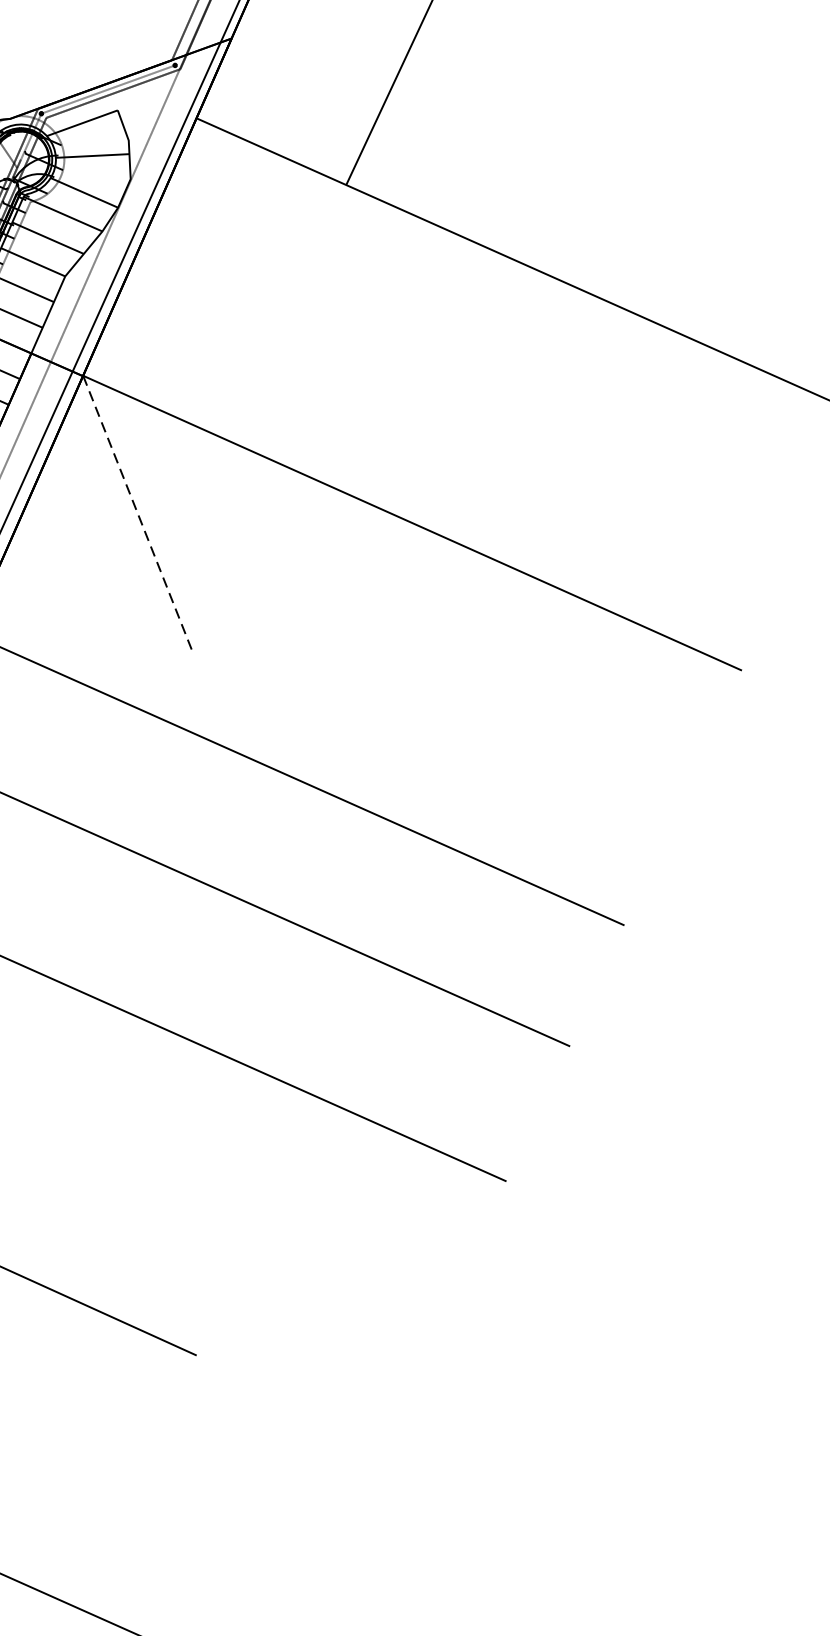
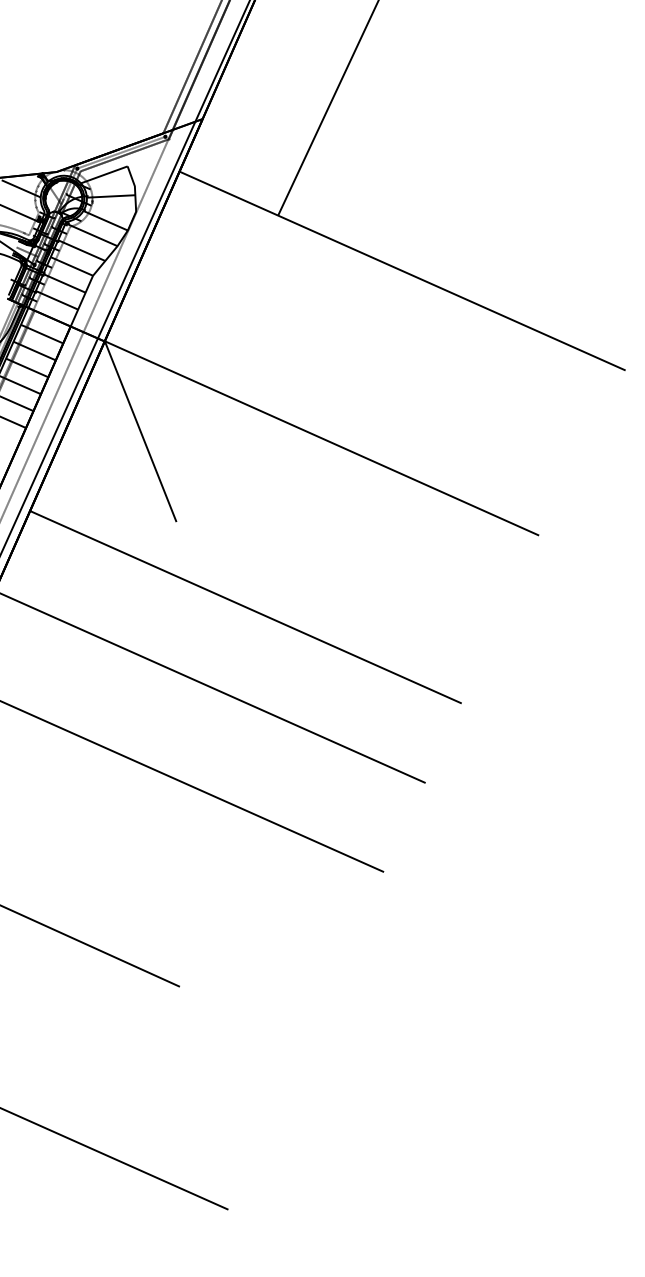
line: (137, 514) -> (140, 432), dashed -> solid

